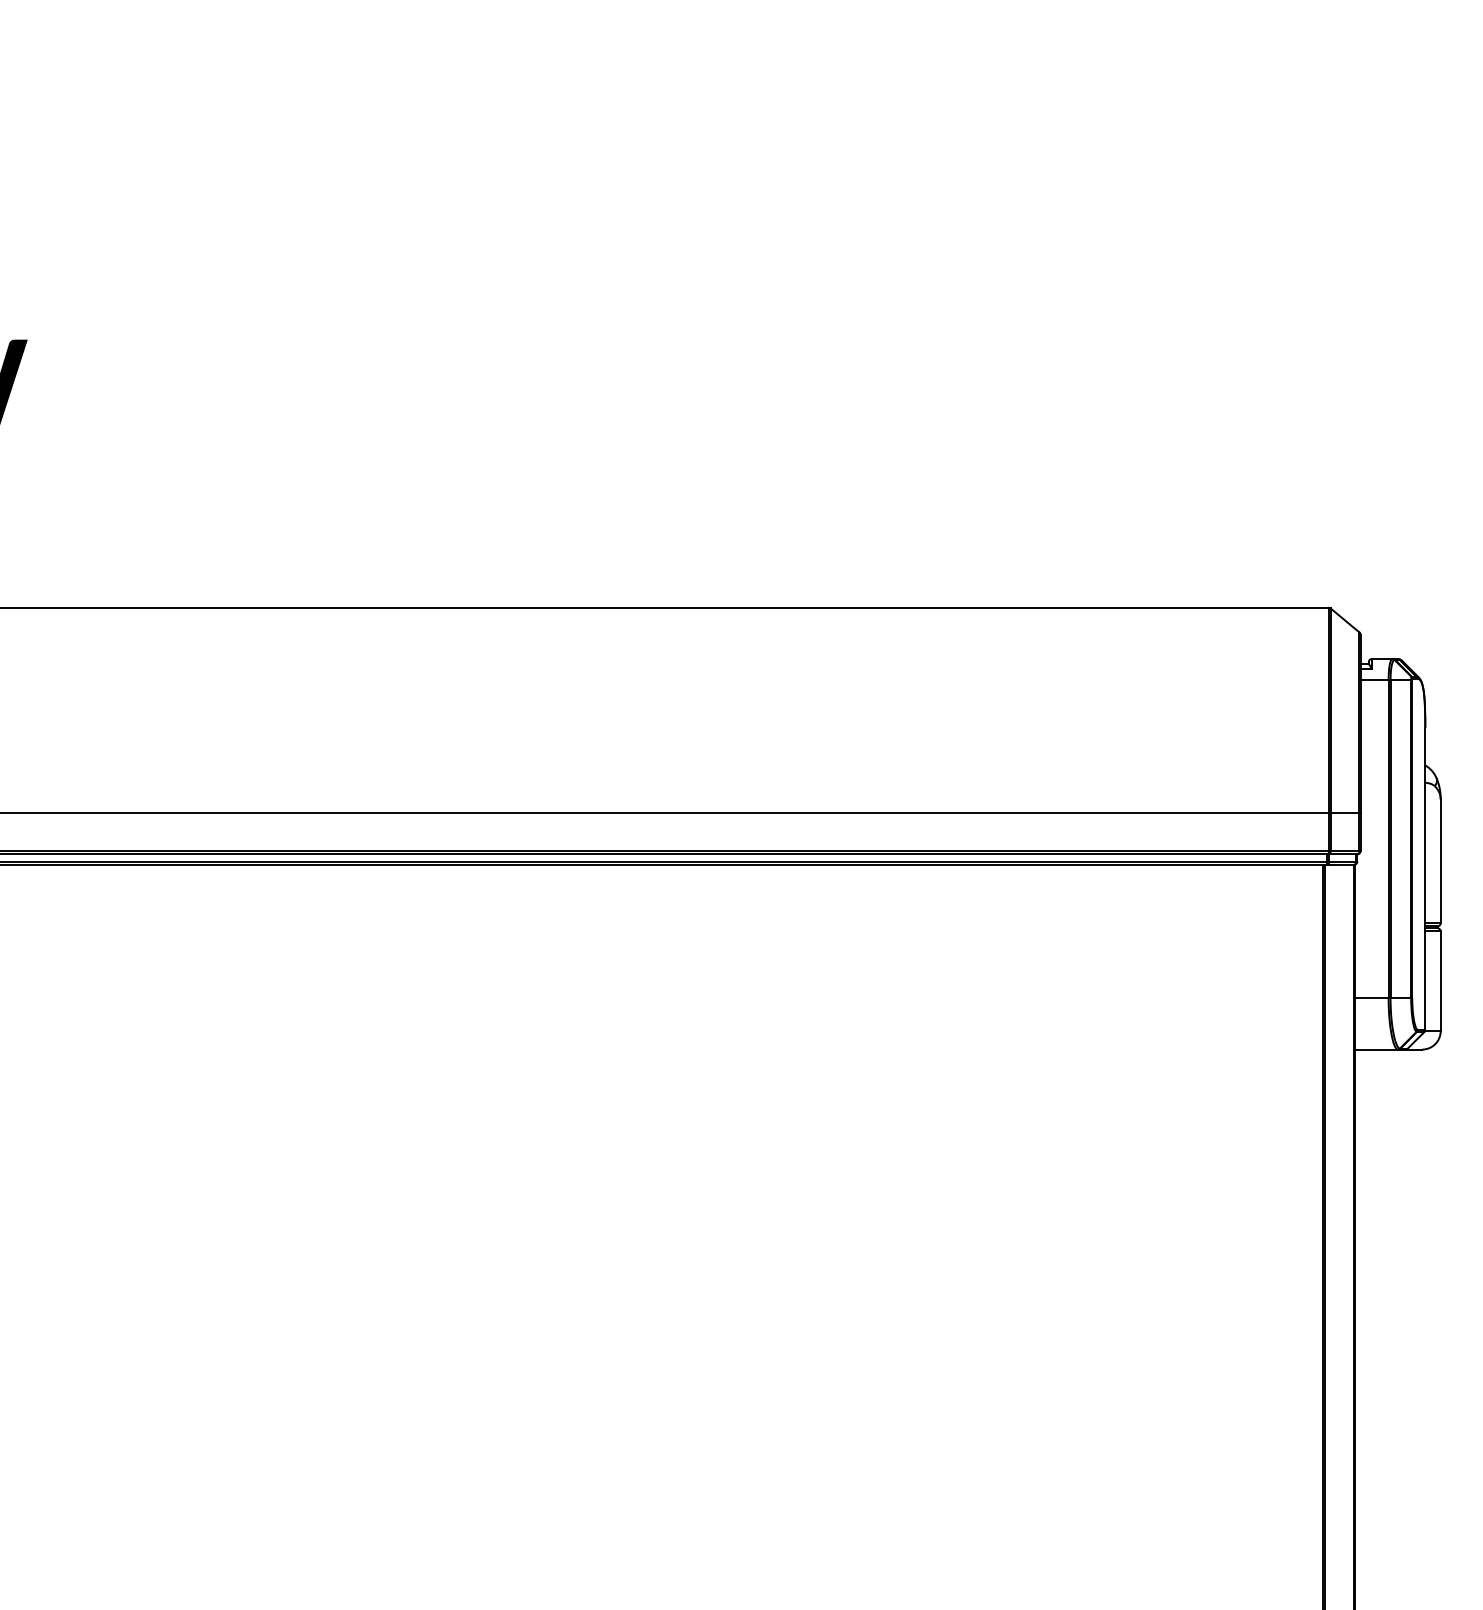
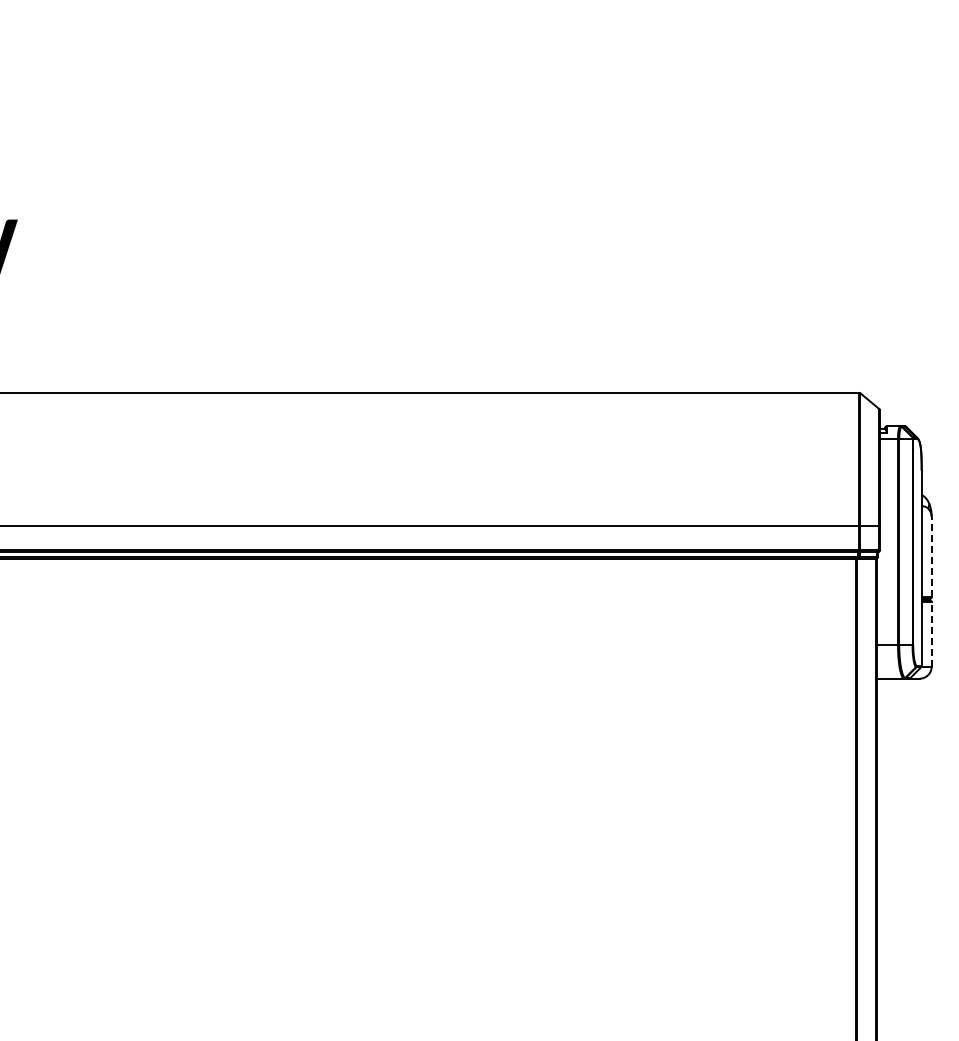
line: (1440, 860) -> (931, 556), solid -> dashed
line: (1440, 979) -> (931, 633), solid -> dashed

